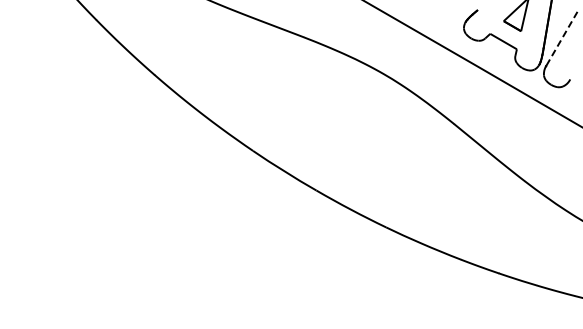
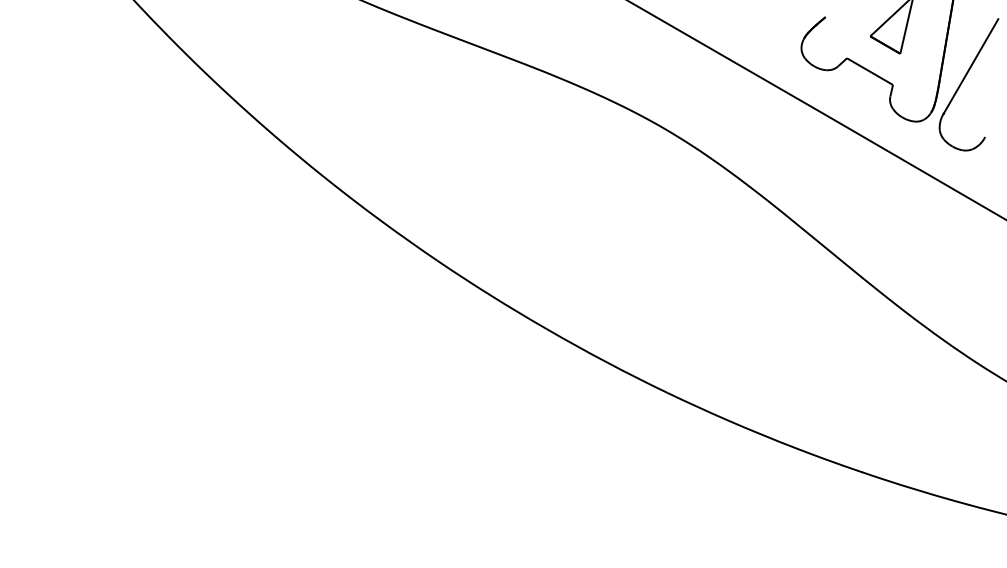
line: (562, 37) -> (971, 64), dashed -> solid

